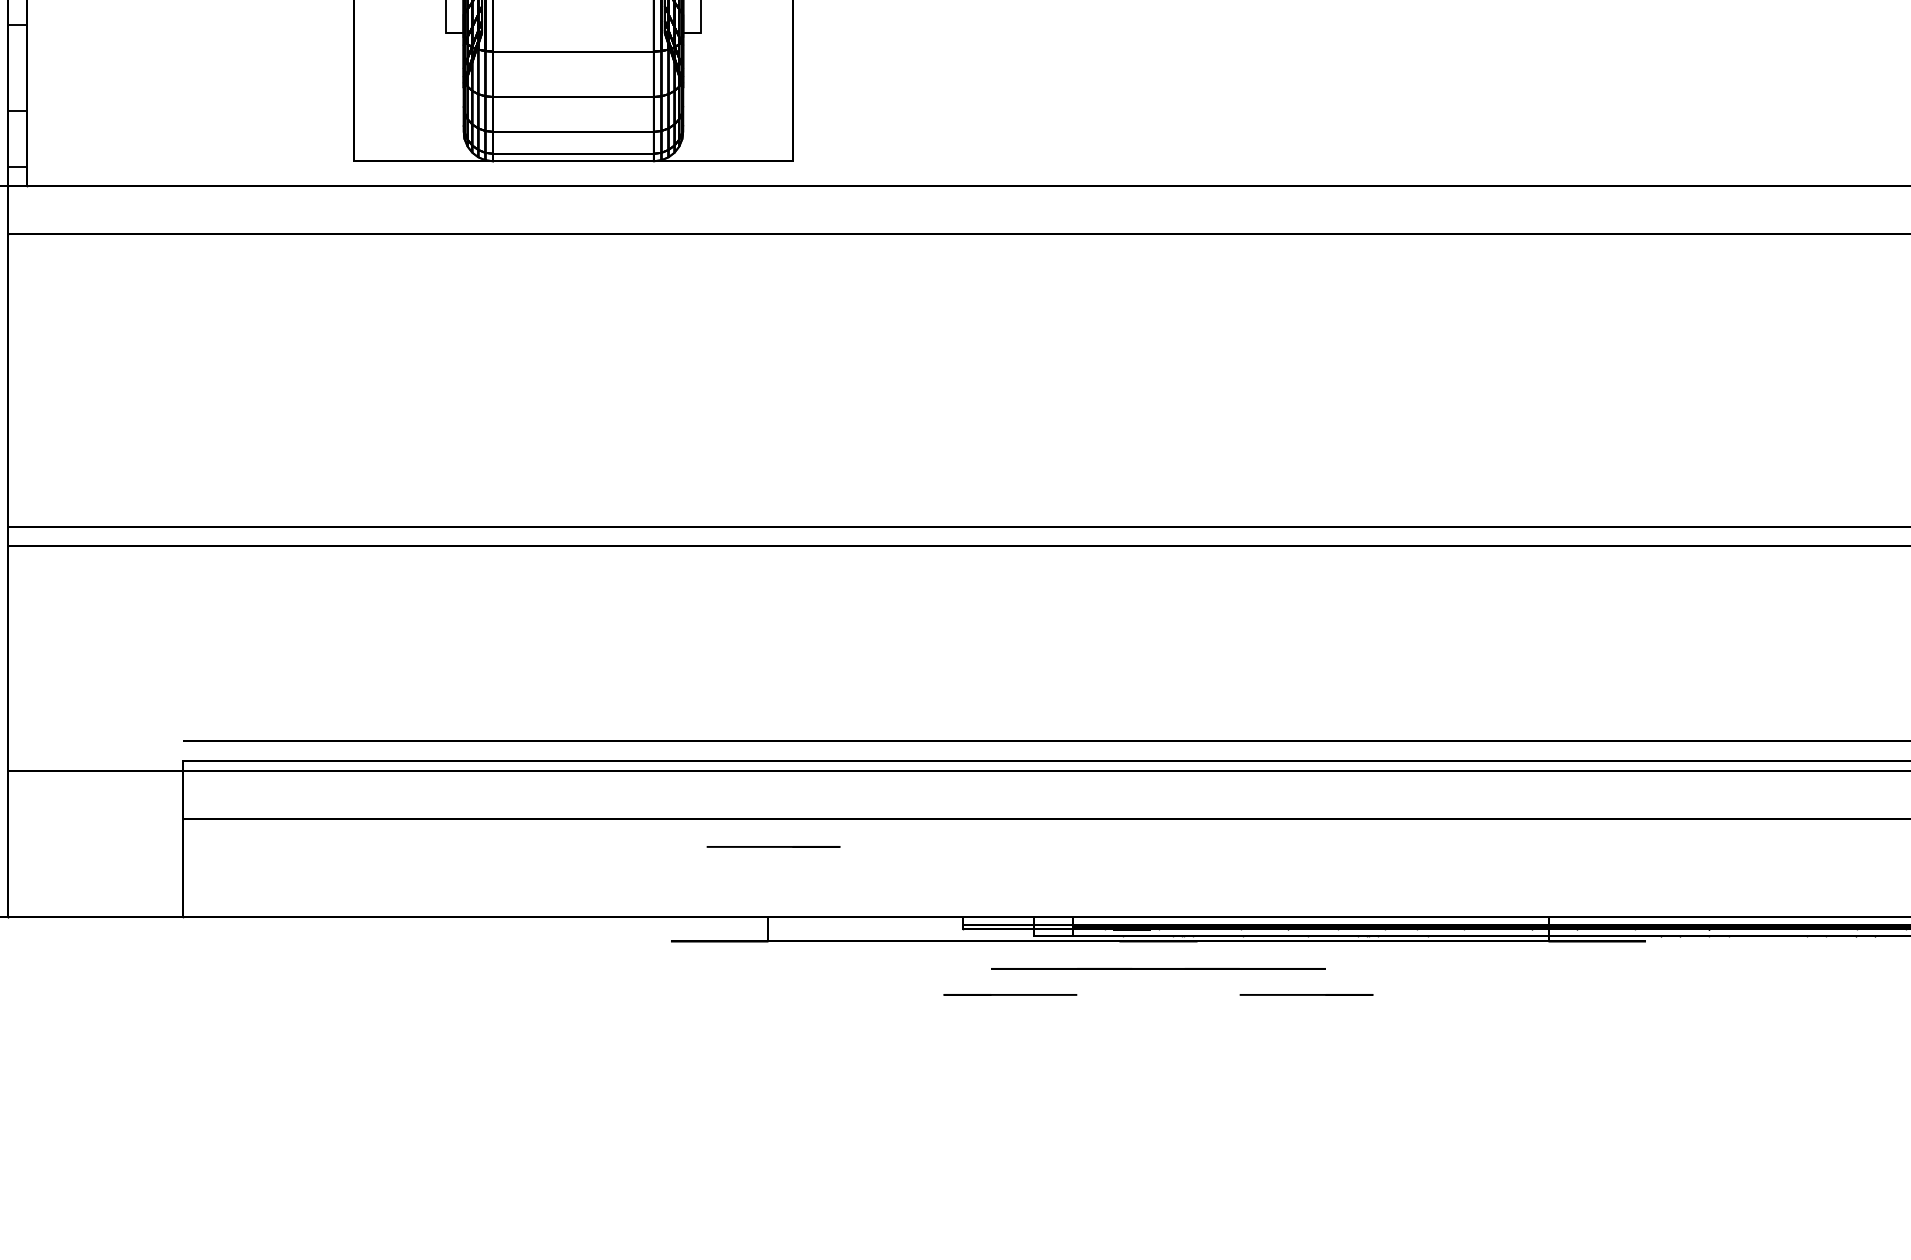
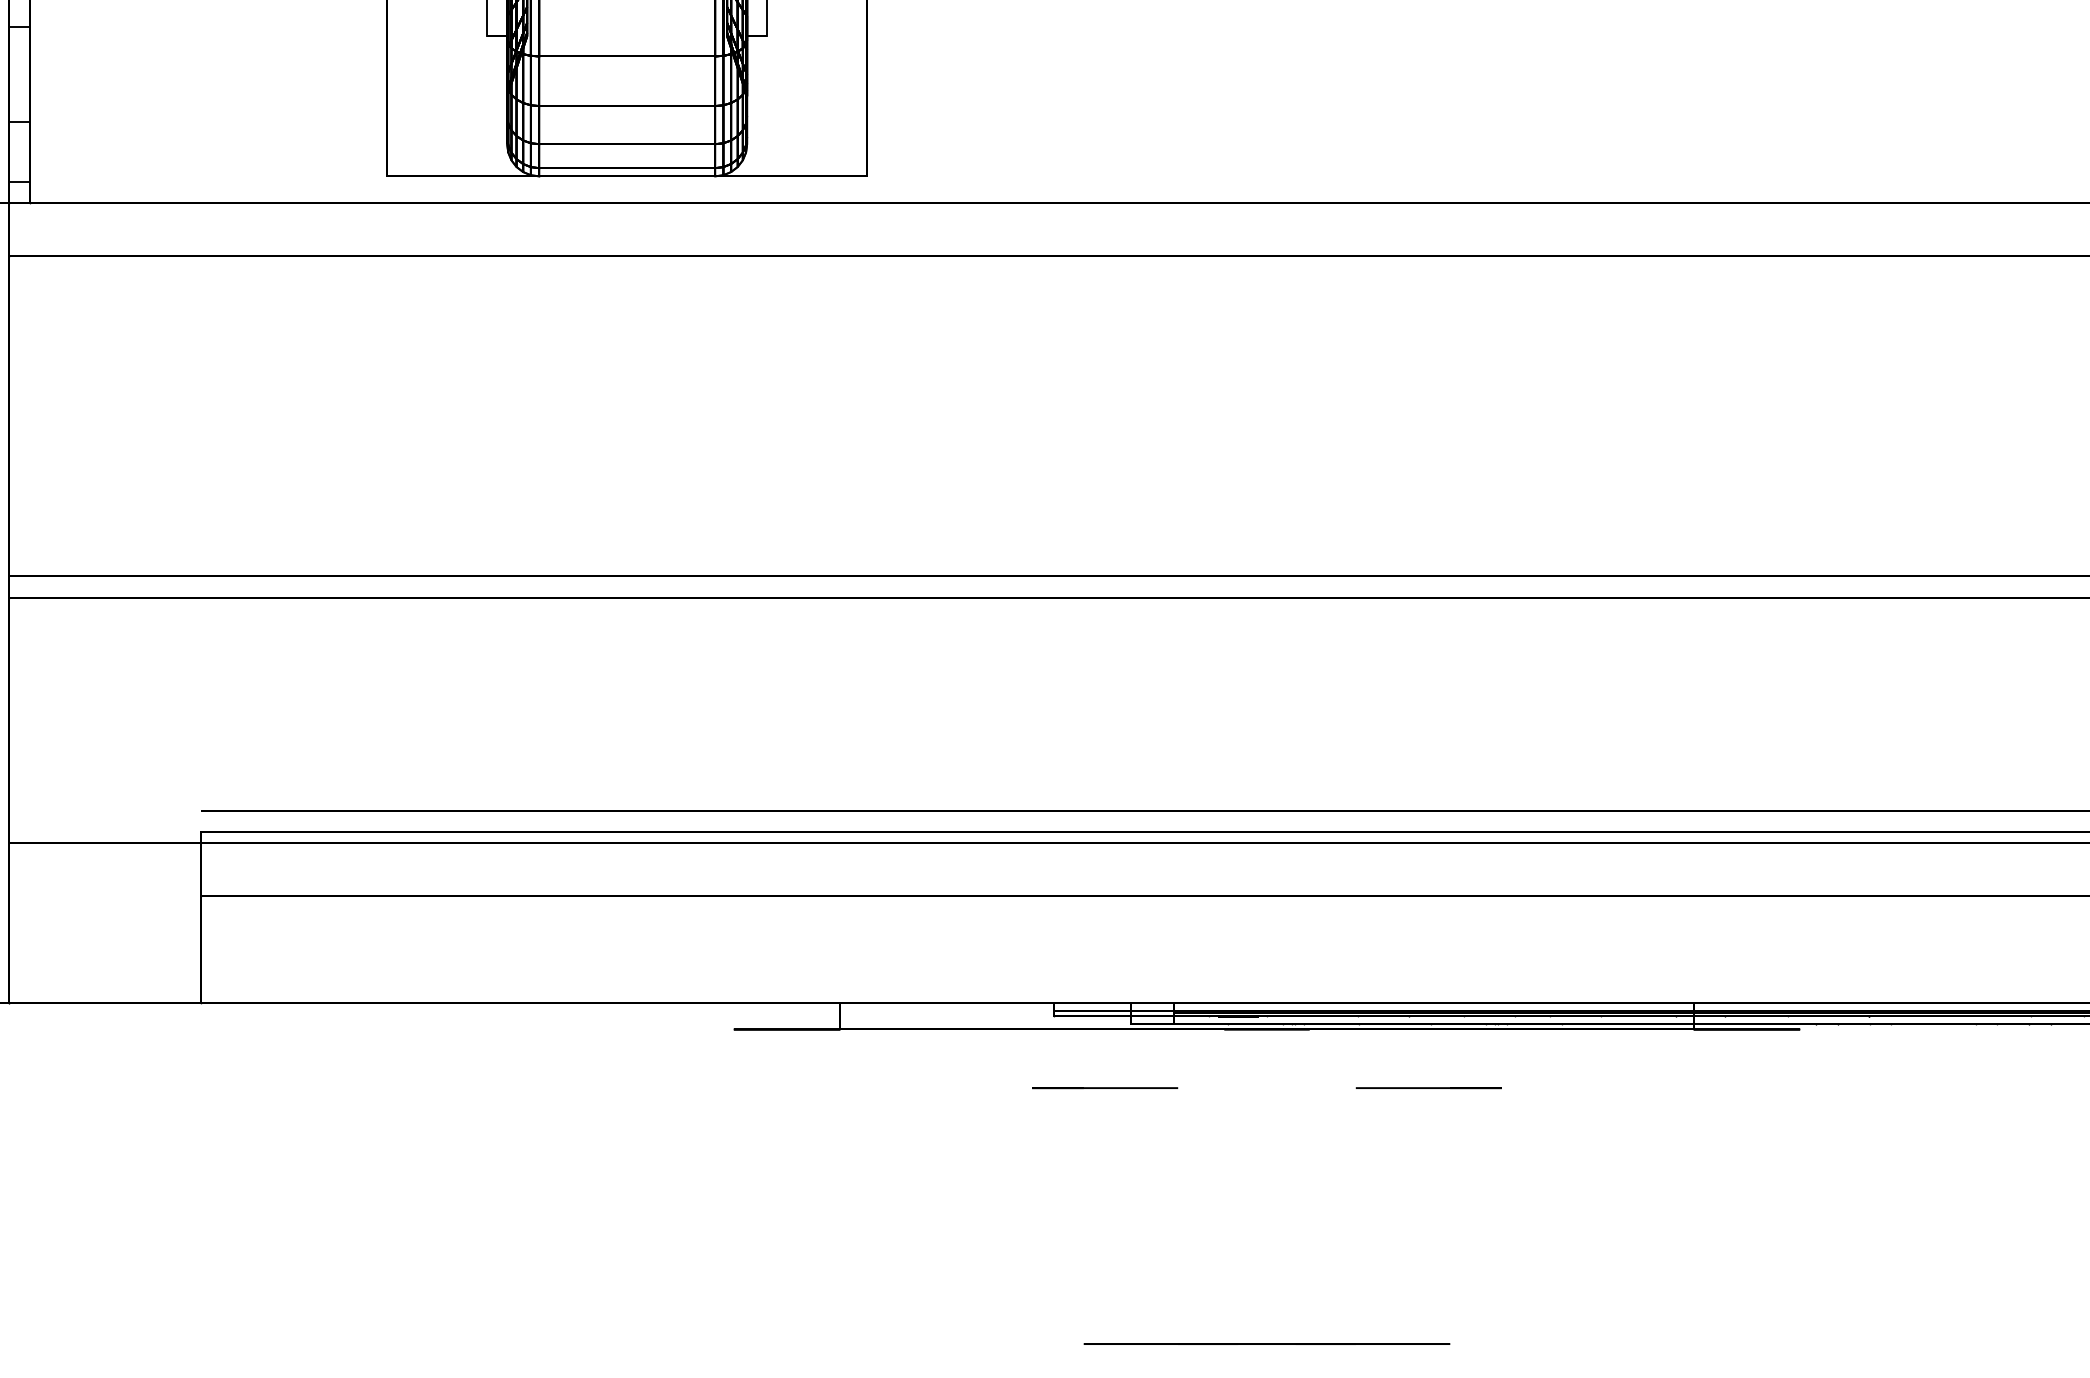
line: (773, 846) -> (845, 925), removed
line: (1158, 968) -> (1267, 1343), moved

